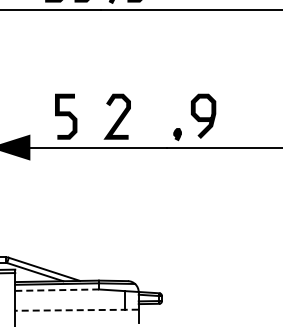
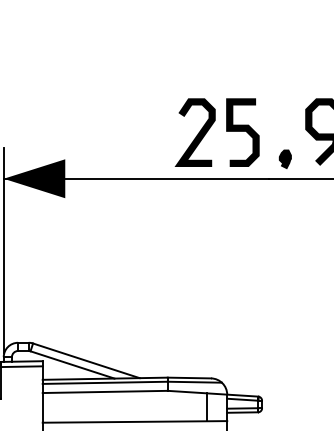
curve: (66, 116) -> (243, 132), moved
line: (57, 290) -> (105, 392), dashed -> solid
line: (76, 310) -> (134, 422), dashed -> solid

